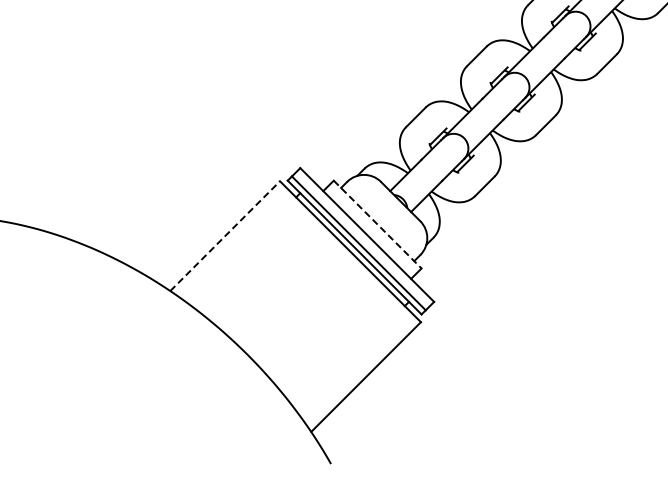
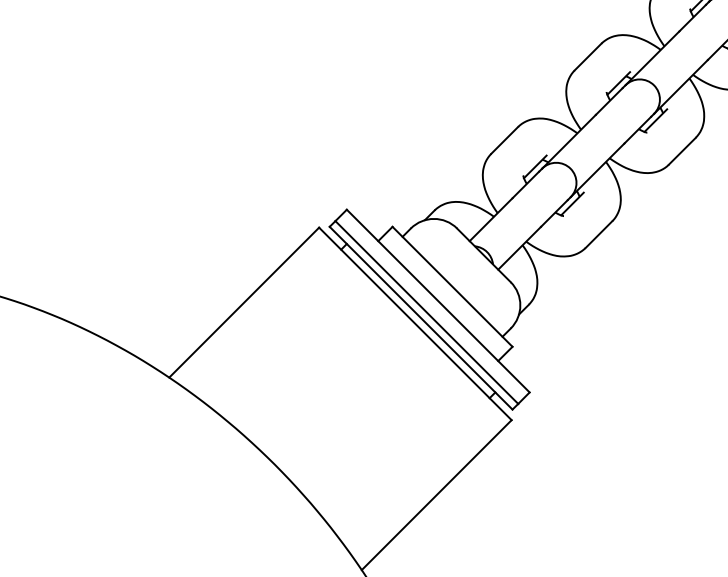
line: (378, 224) -> (453, 286), dashed -> solid
line: (225, 236) -> (244, 303), dashed -> solid

